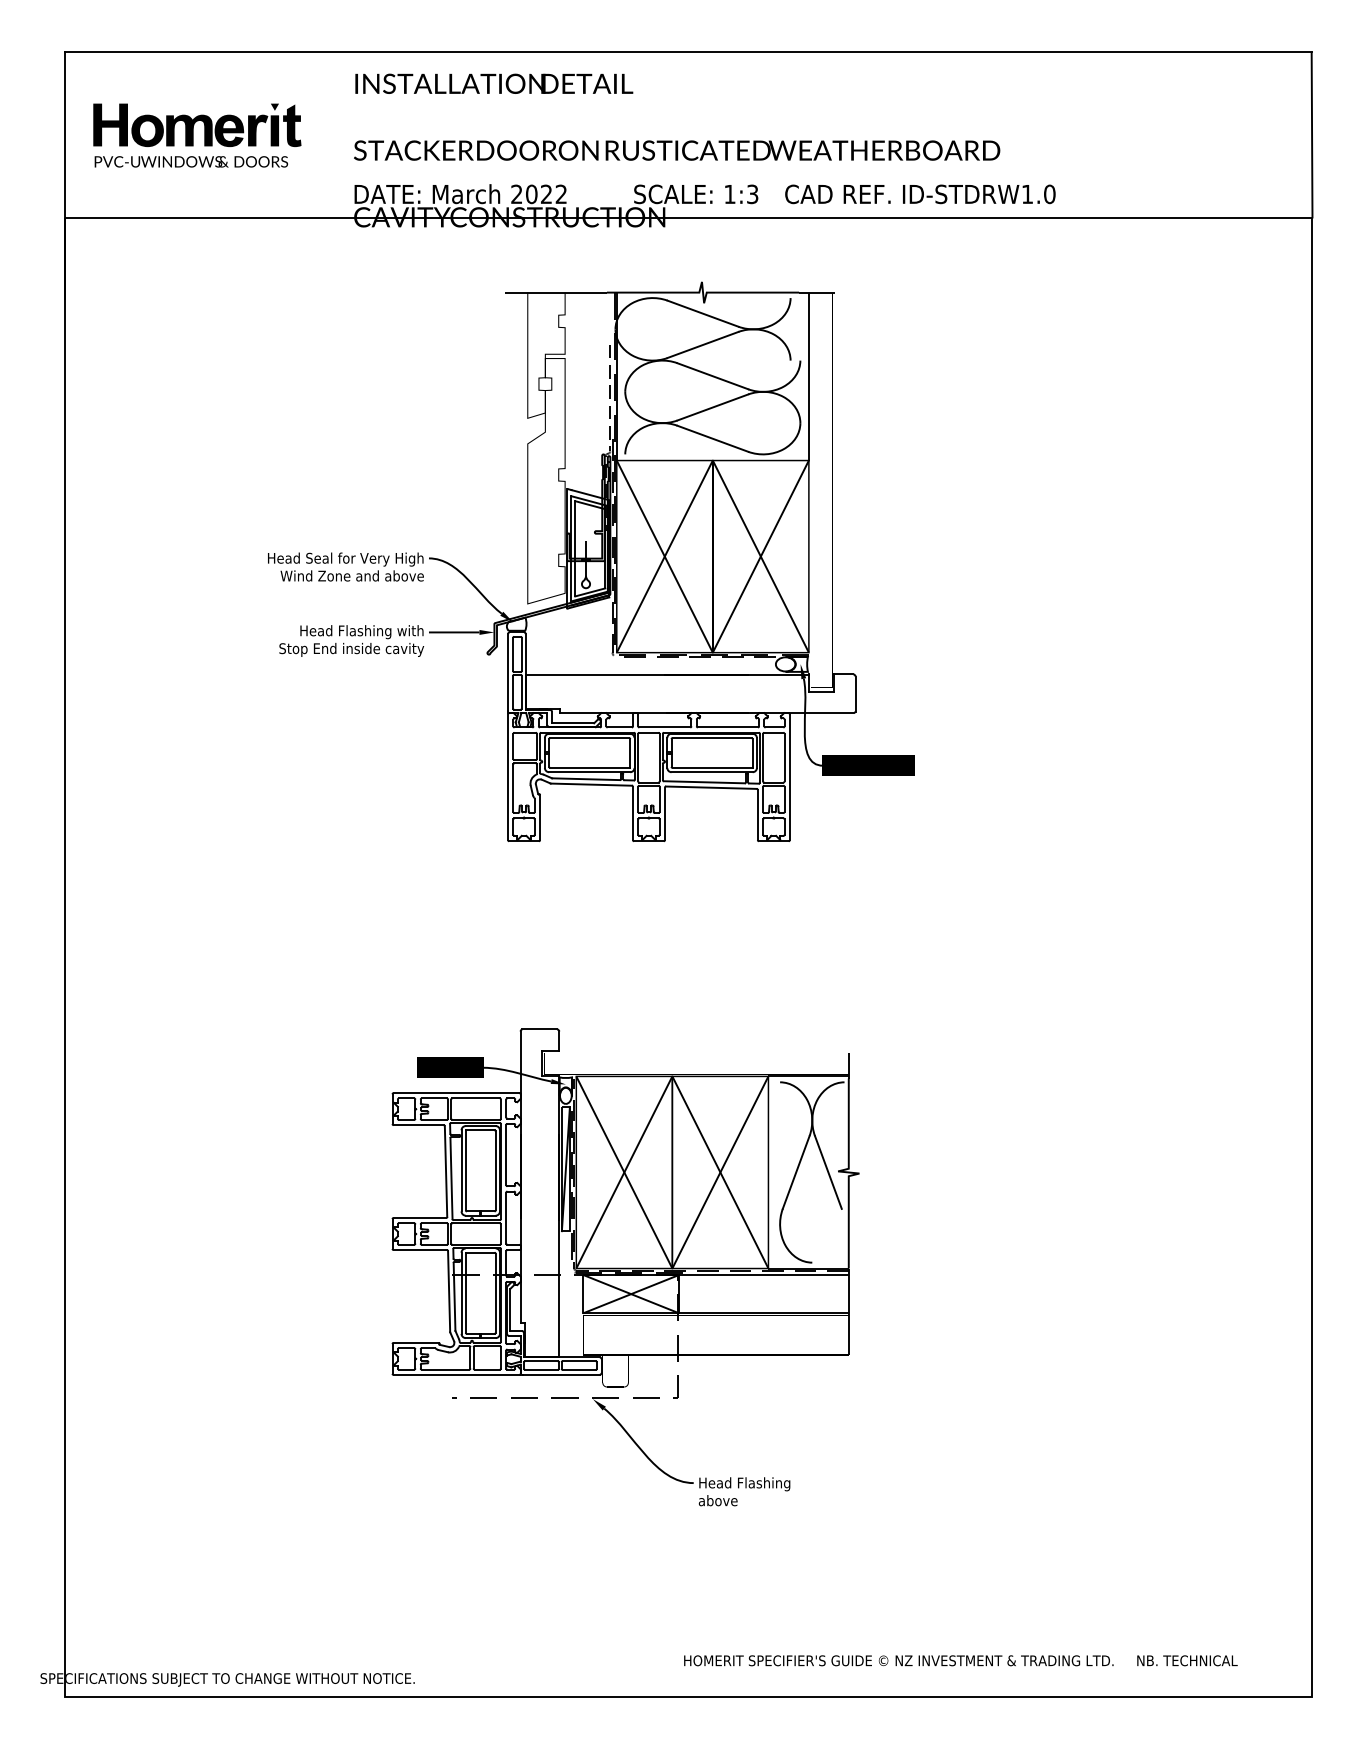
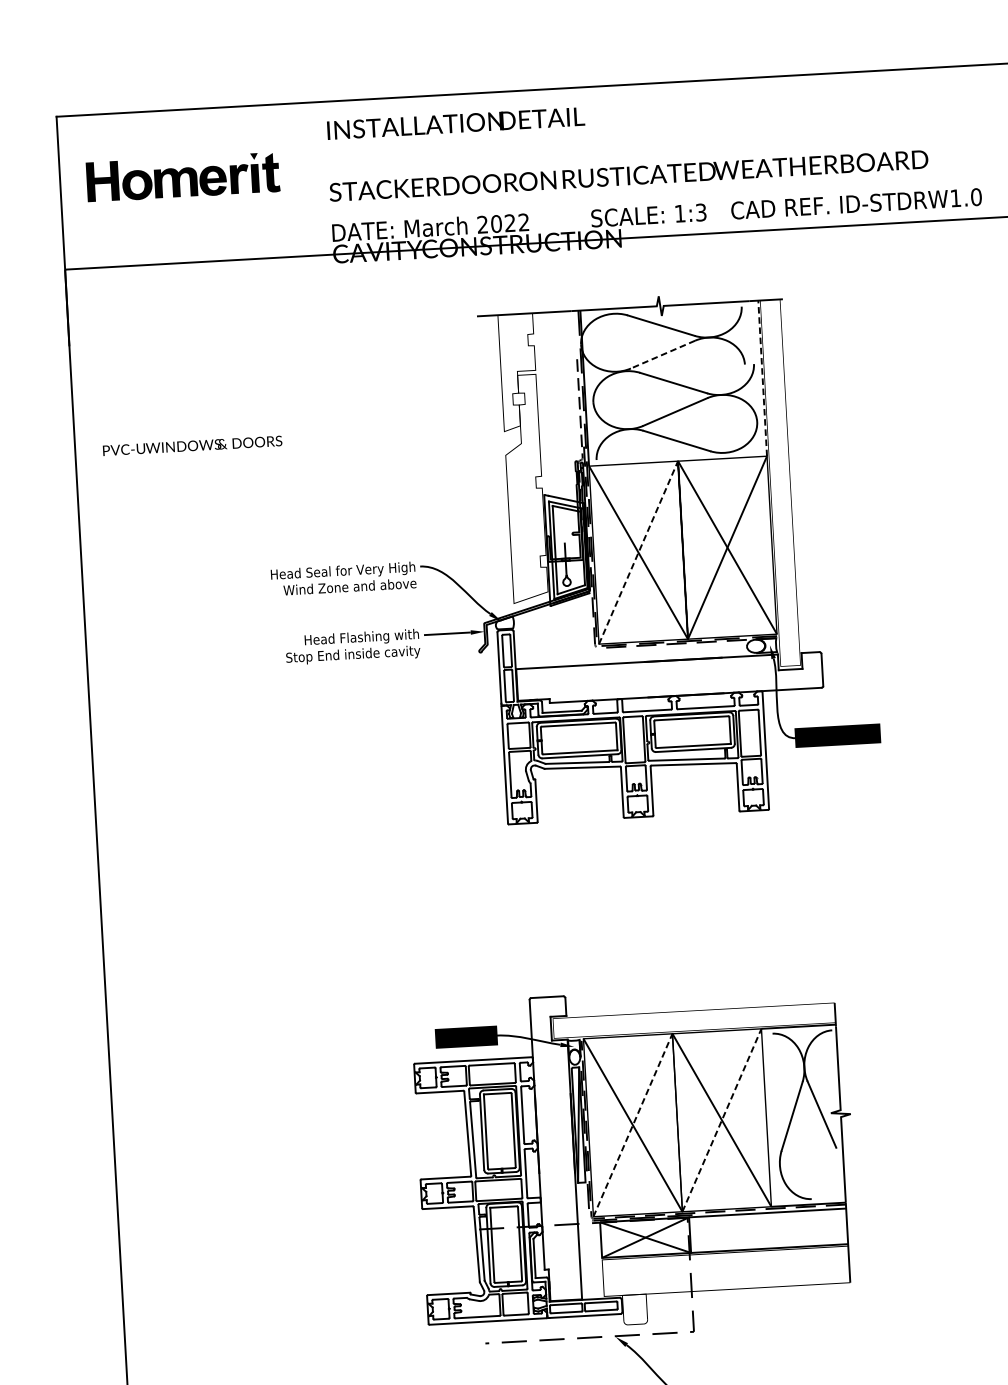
text: (191, 161) -> (192, 445), moved
line: (703, 344) -> (663, 354), solid -> dashed
line: (808, 376) -> (762, 378), solid -> dashed
line: (665, 556) -> (639, 552), solid -> dashed
line: (624, 1172) -> (633, 1125), solid -> dashed
line: (720, 1172) -> (722, 1120), solid -> dashed

